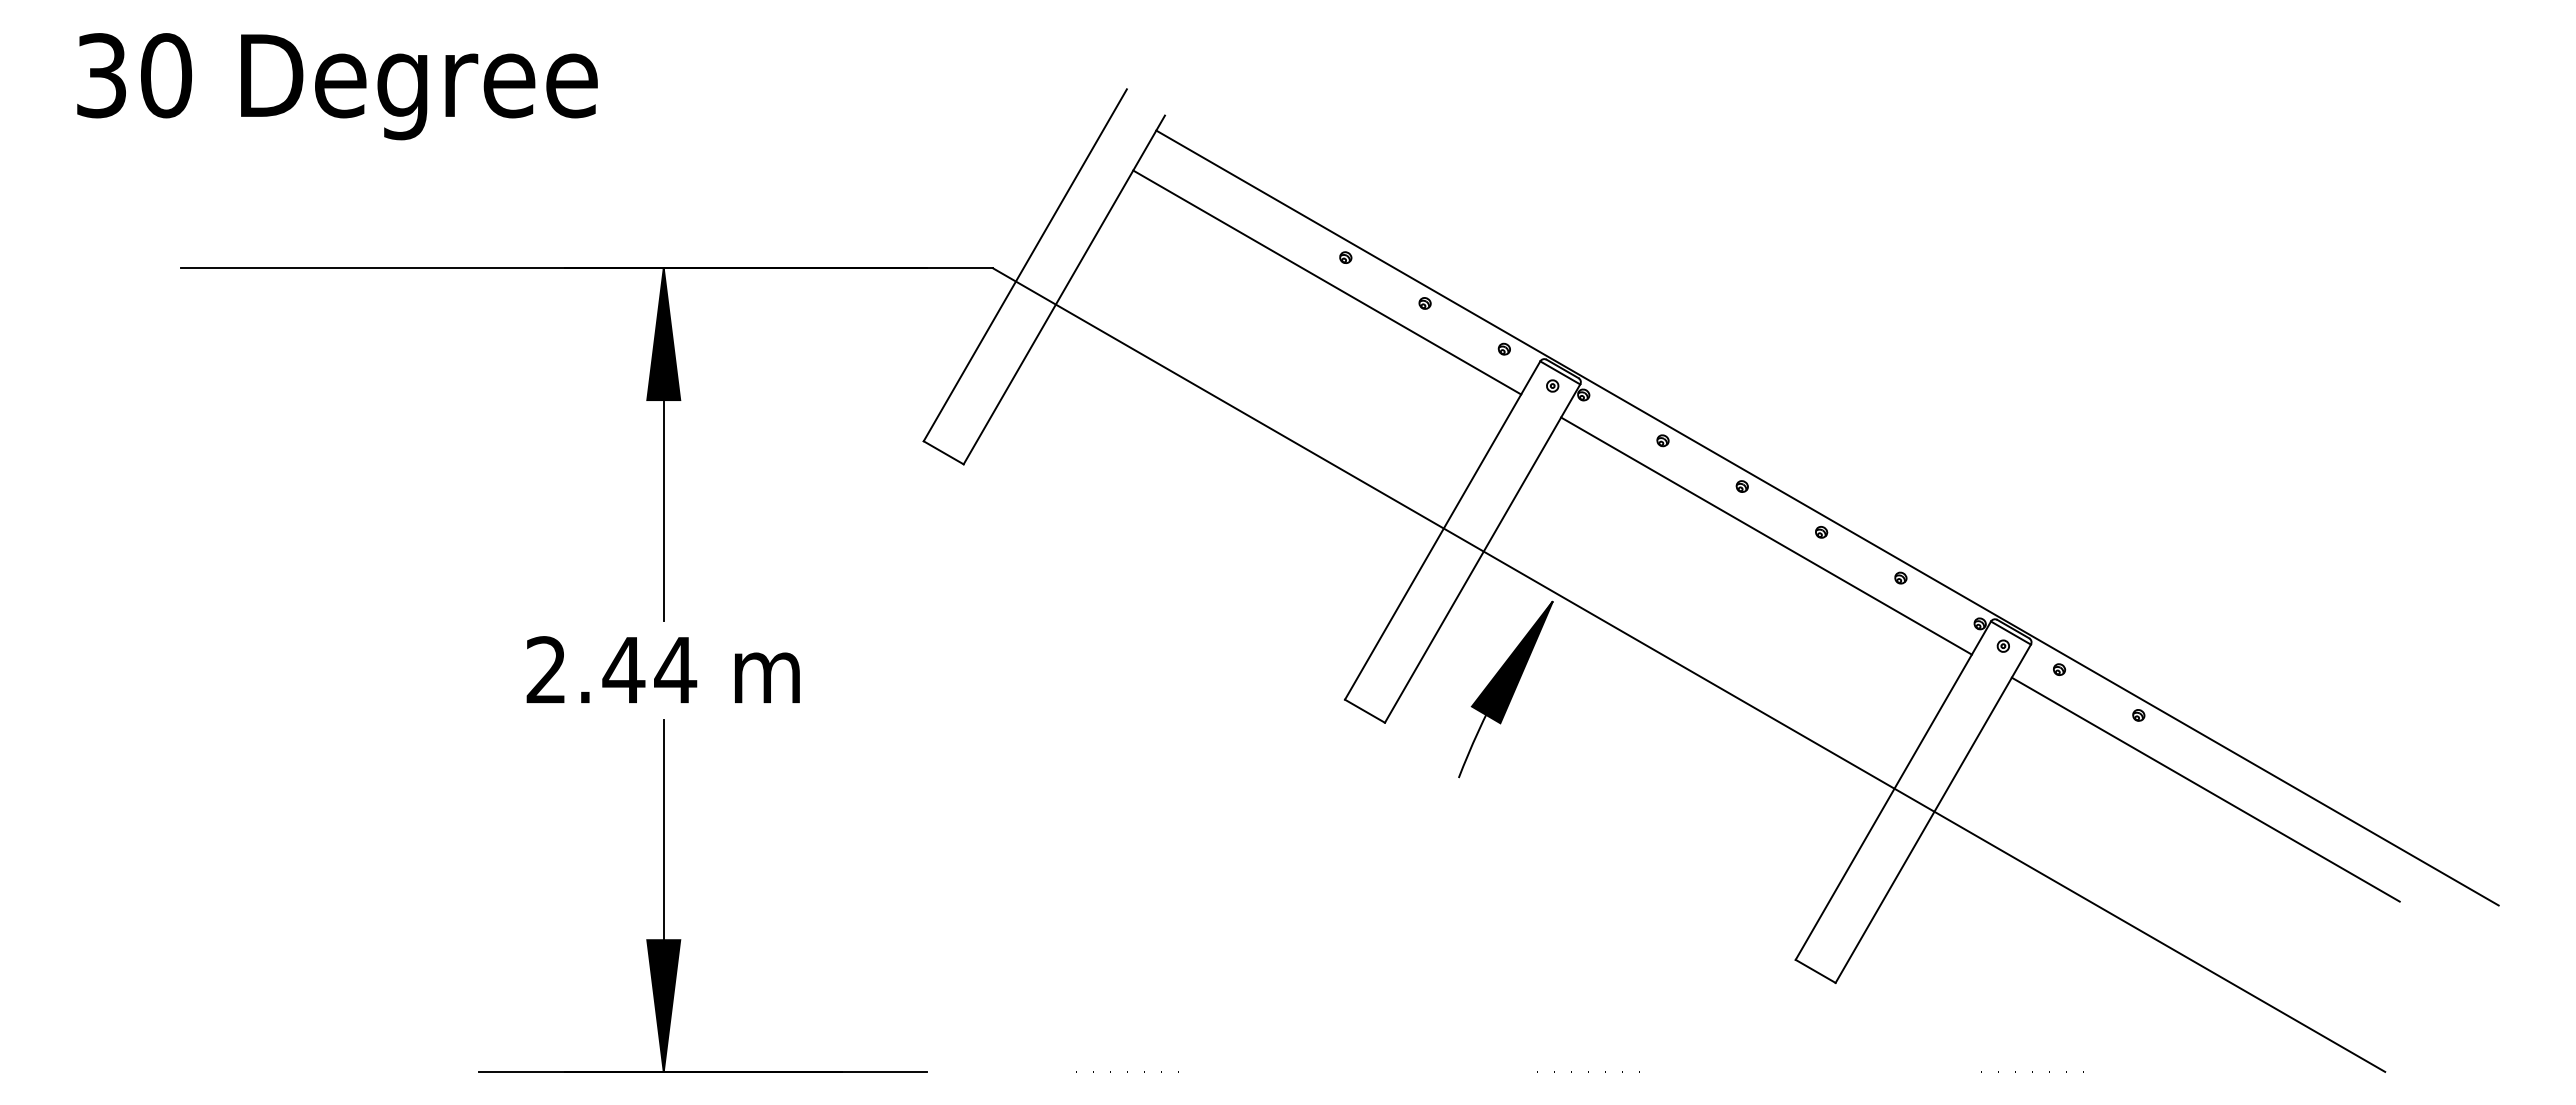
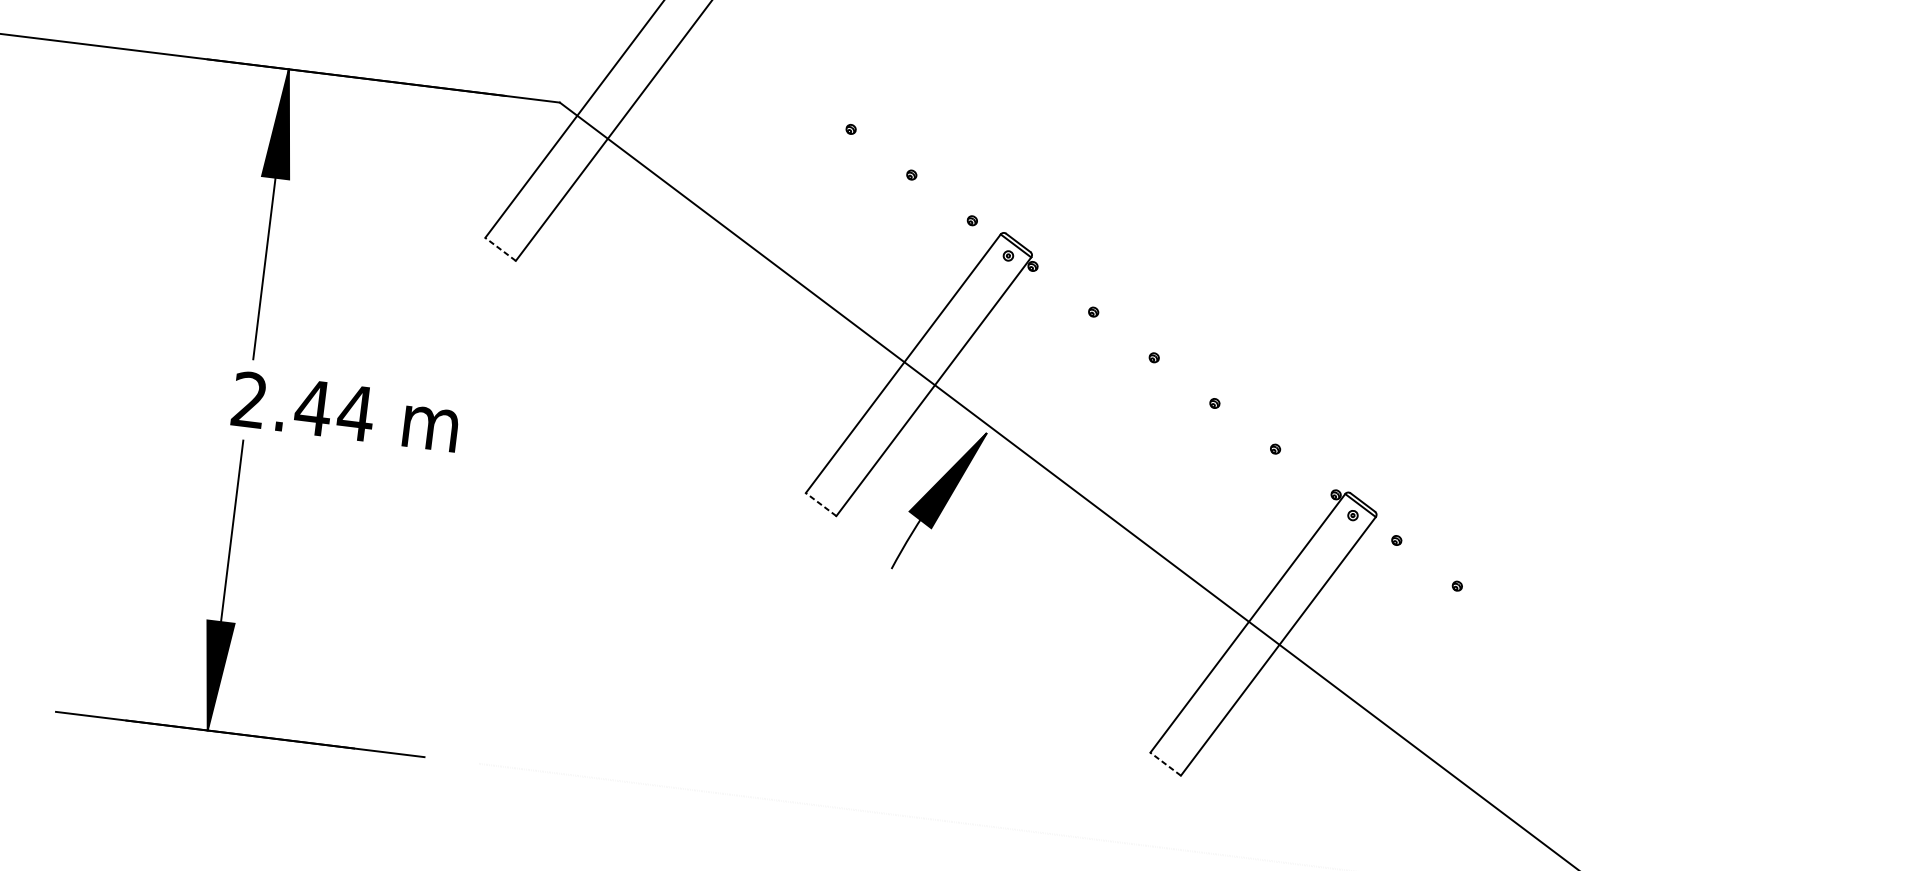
line: (1327, 282) -> (833, 148), removed
line: (943, 452) -> (500, 249), solid -> dashed
line: (1827, 517) -> (1221, 391), removed
line: (1766, 535) -> (1169, 400), removed
text: (662, 669) -> (345, 411), moved
line: (1364, 710) -> (820, 503), solid -> dashed
line: (2205, 789) -> (1504, 653), removed
line: (1815, 971) -> (1165, 764), solid -> dashed

